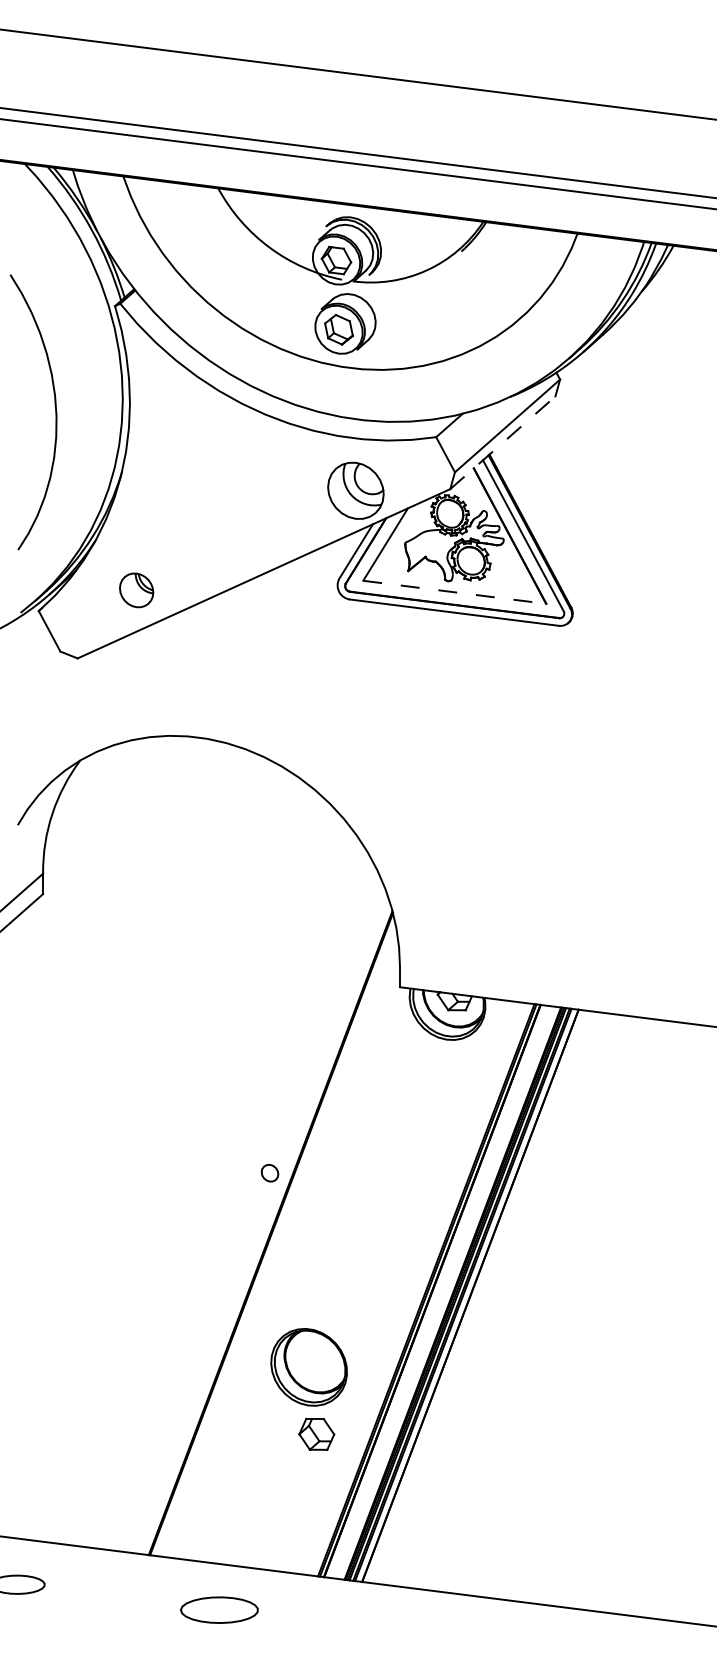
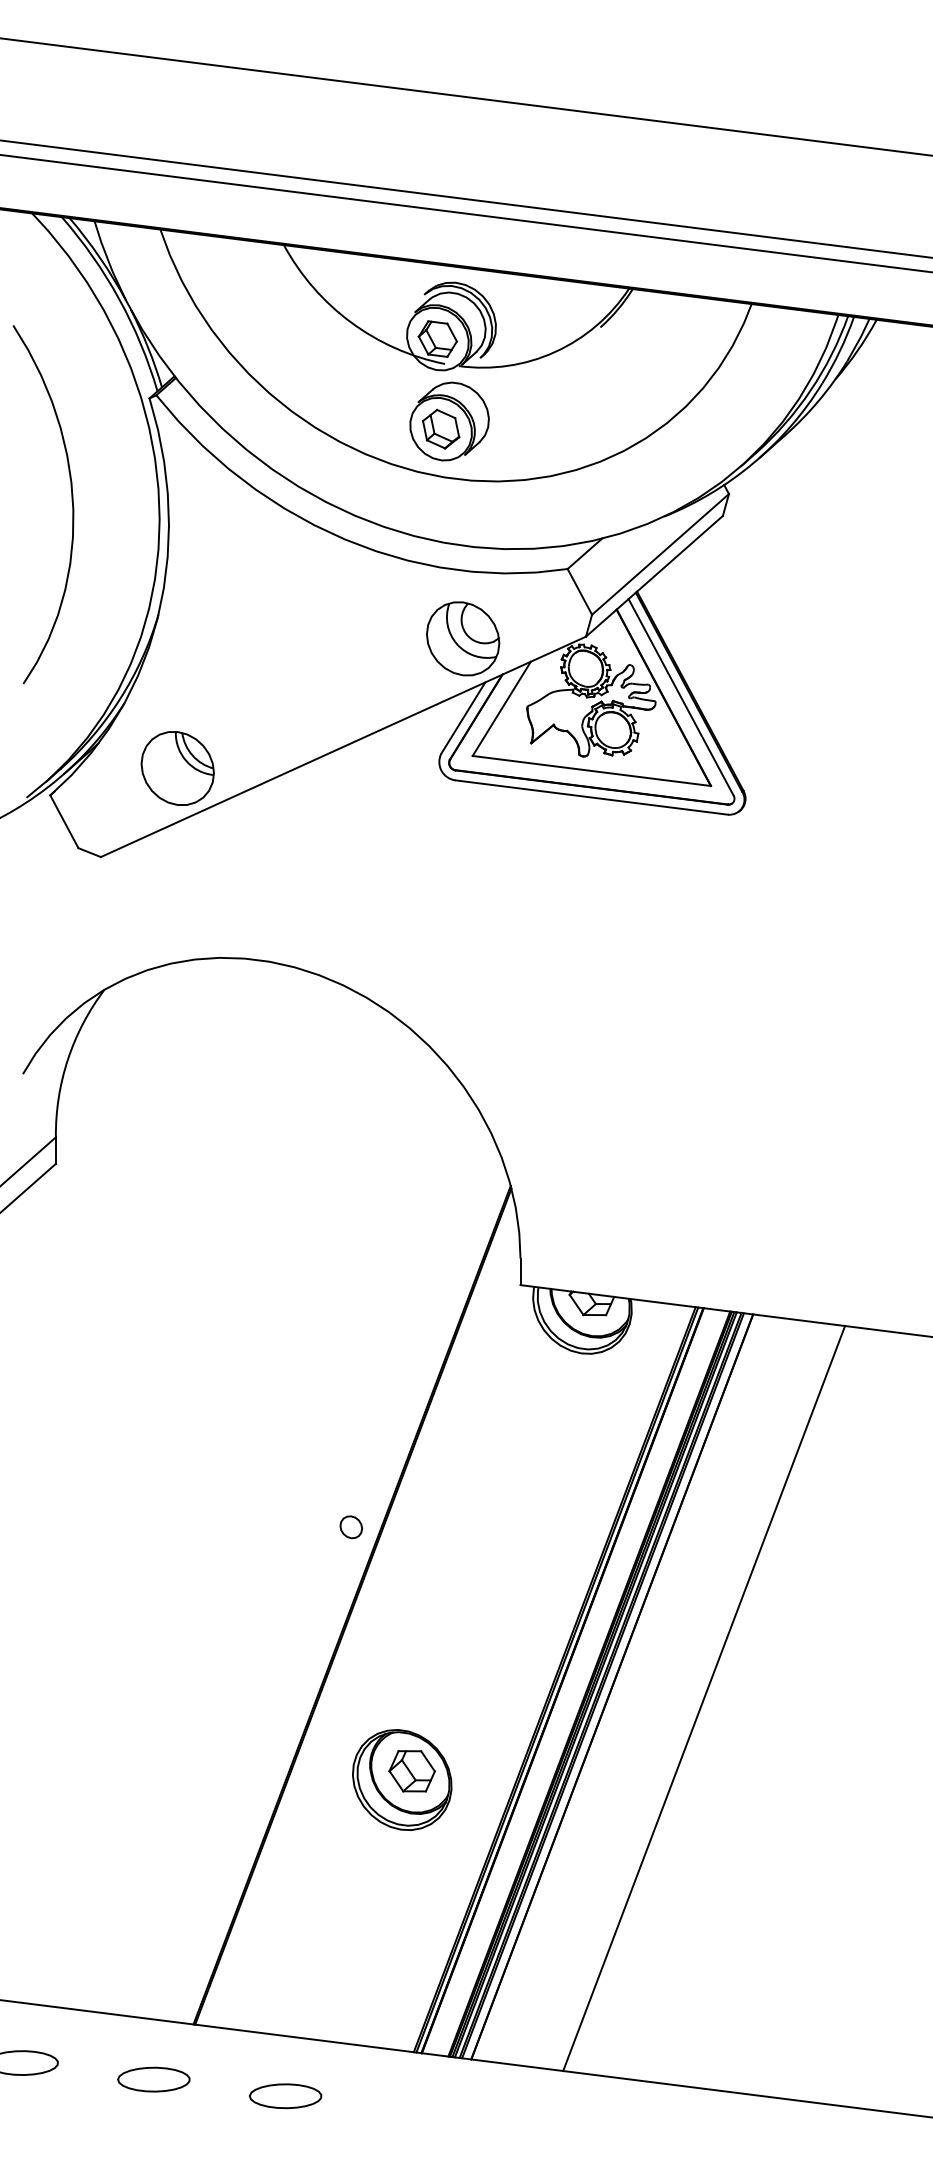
curve: (55, 409) -> (71, 501), moved
line: (502, 442) -> (654, 575), dashed -> solid
part: (136, 590) -> (177, 768), size x1.67
line: (454, 591) -> (591, 770), dashed -> solid
line: (541, 1304) -> (704, 1698), added
part: (316, 1434) -> (411, 1771), moved
part: (118, 1597) -> (153, 2079), added
part: (219, 1610) -> (285, 2096), size x0.71

